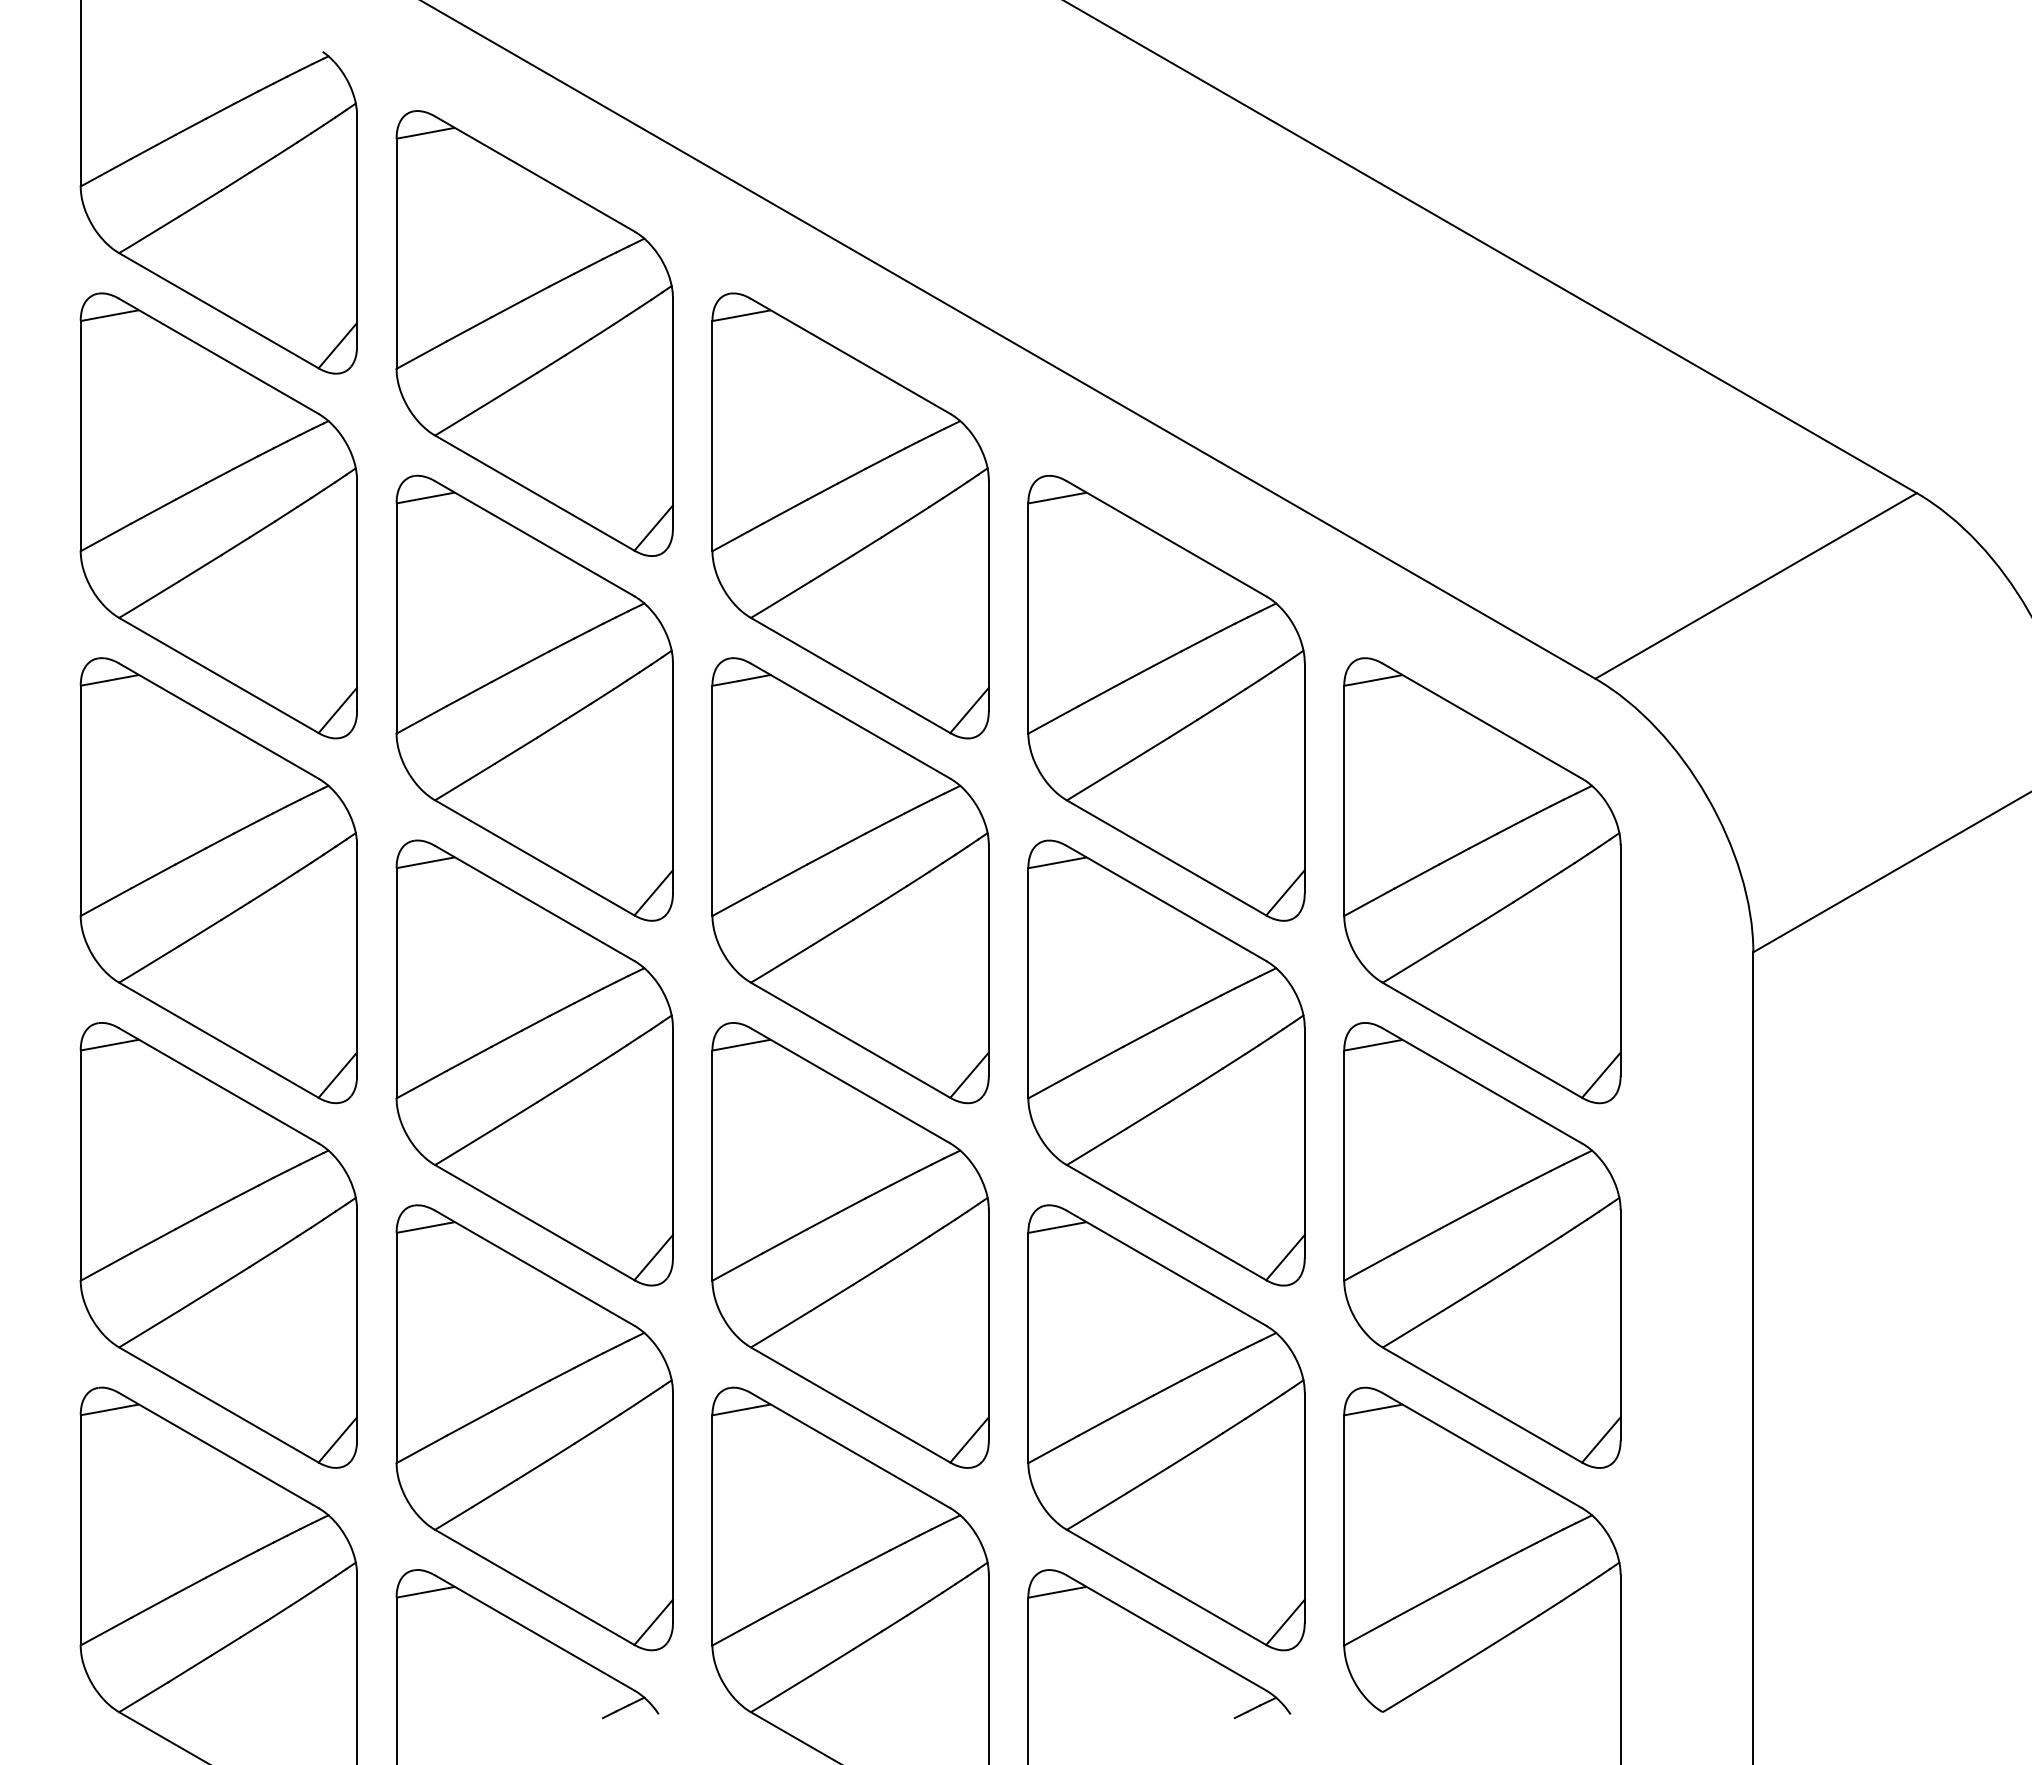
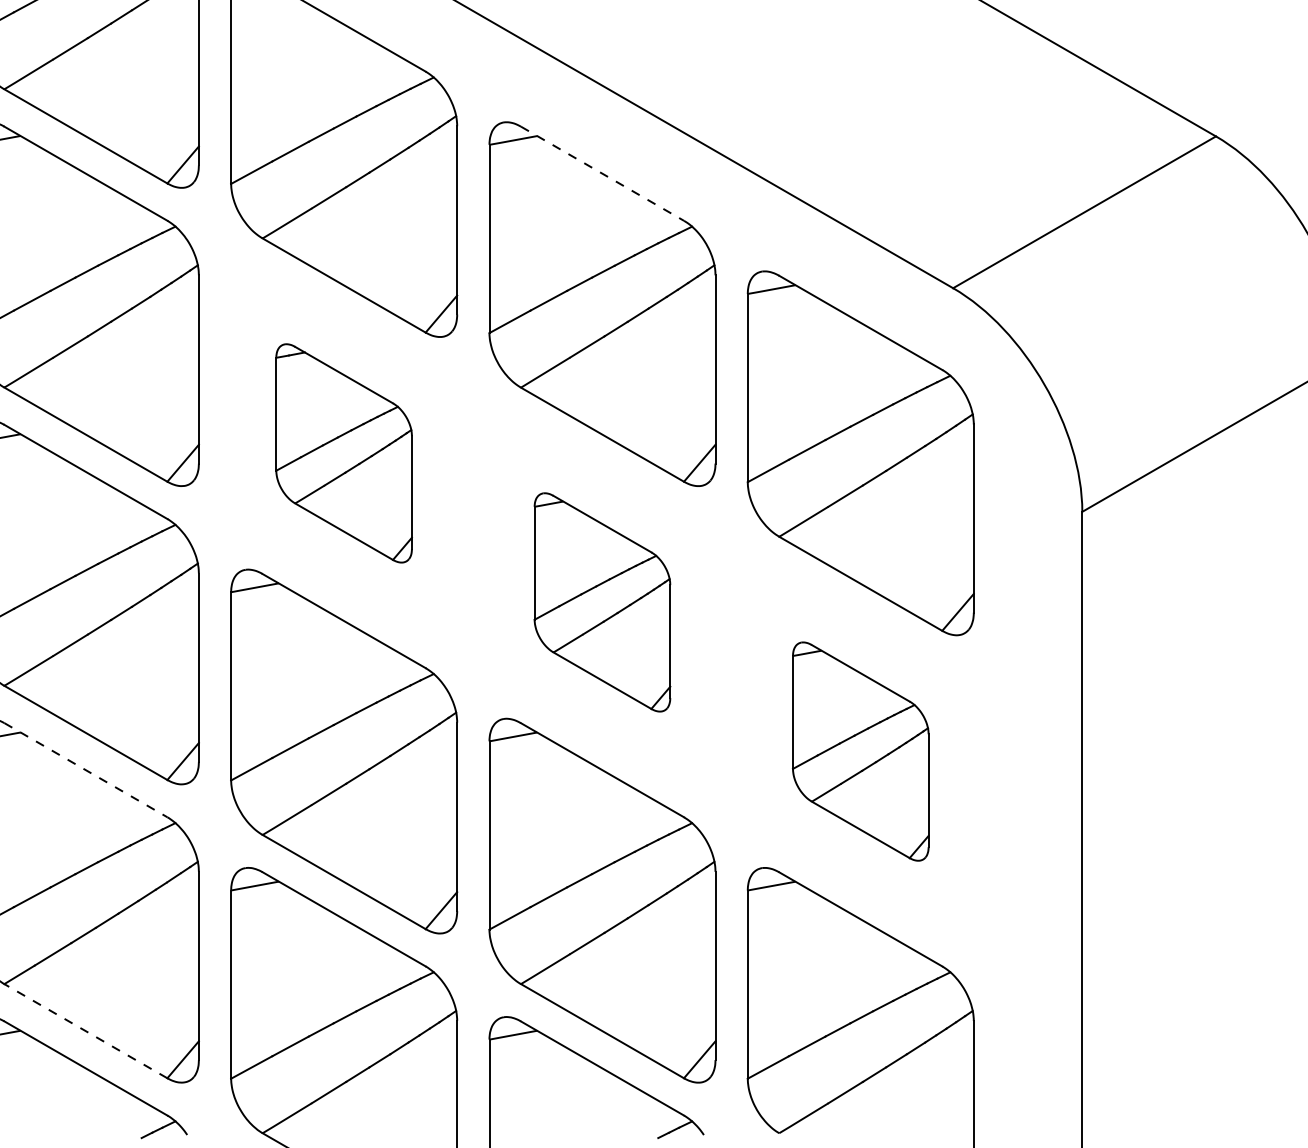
line: (1167, 539) -> (603, 174), solid -> dashed
part: (850, 880) -> (344, 453), size x0.6
part: (1166, 1062) -> (602, 601), size x0.6
part: (1482, 1245) -> (860, 751), size x0.6
line: (535, 1268) -> (86, 770), solid -> dashed
line: (534, 1587) -> (85, 1031), solid -> dashed

